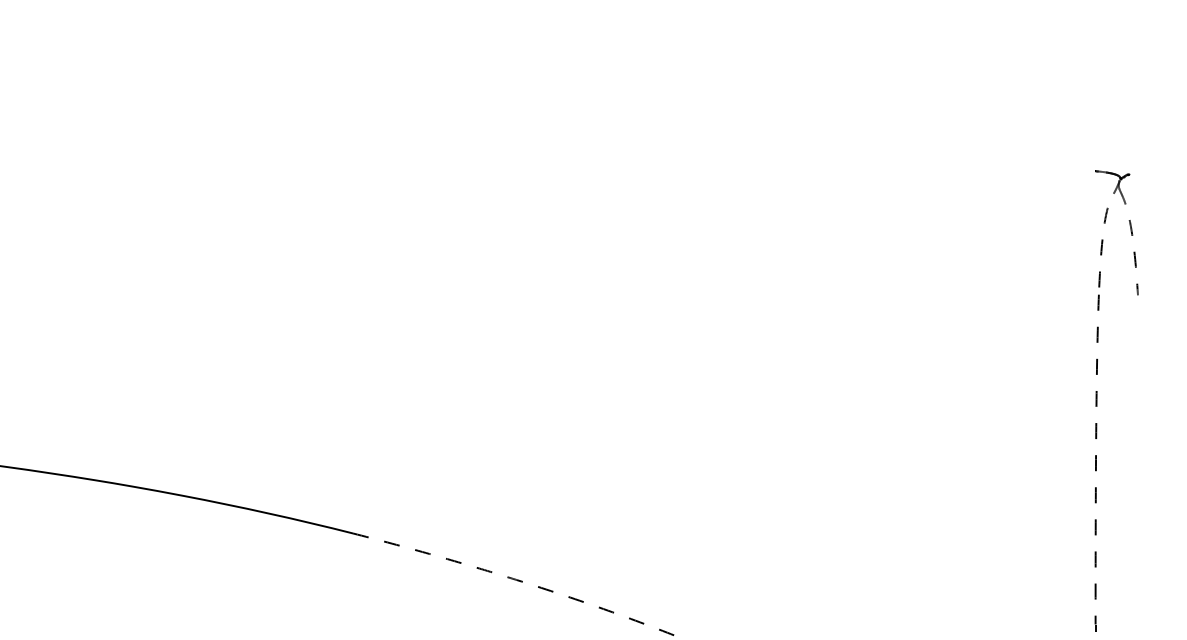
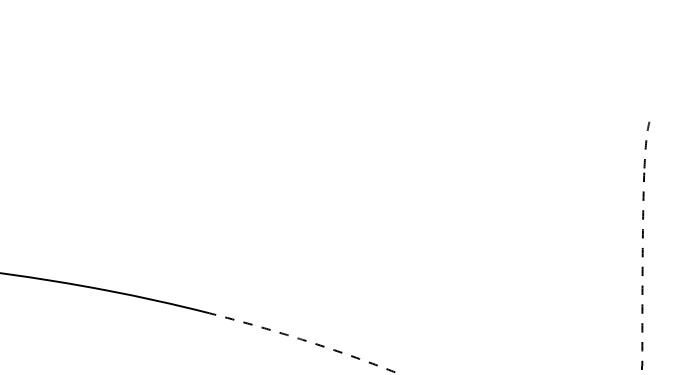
part: (1129, 231) -> (662, 135), removed

